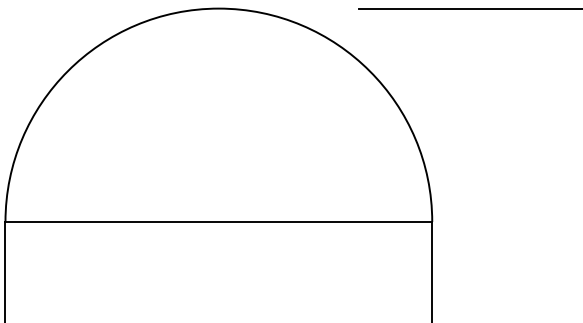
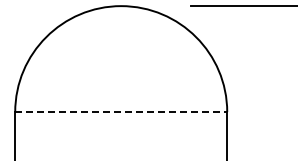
line: (219, 222) -> (121, 112), solid -> dashed

